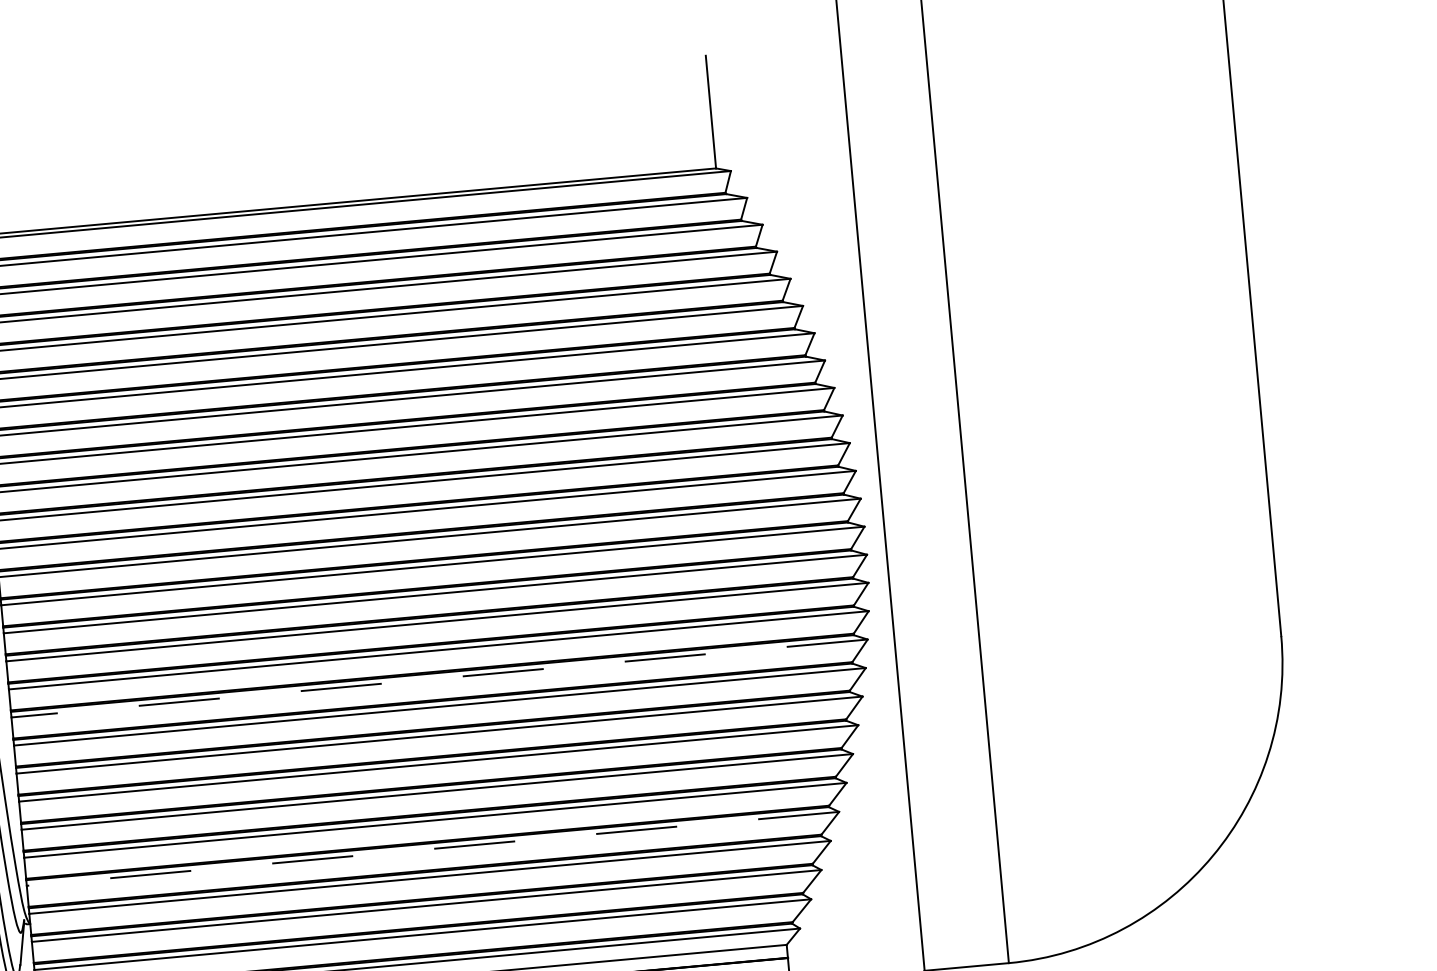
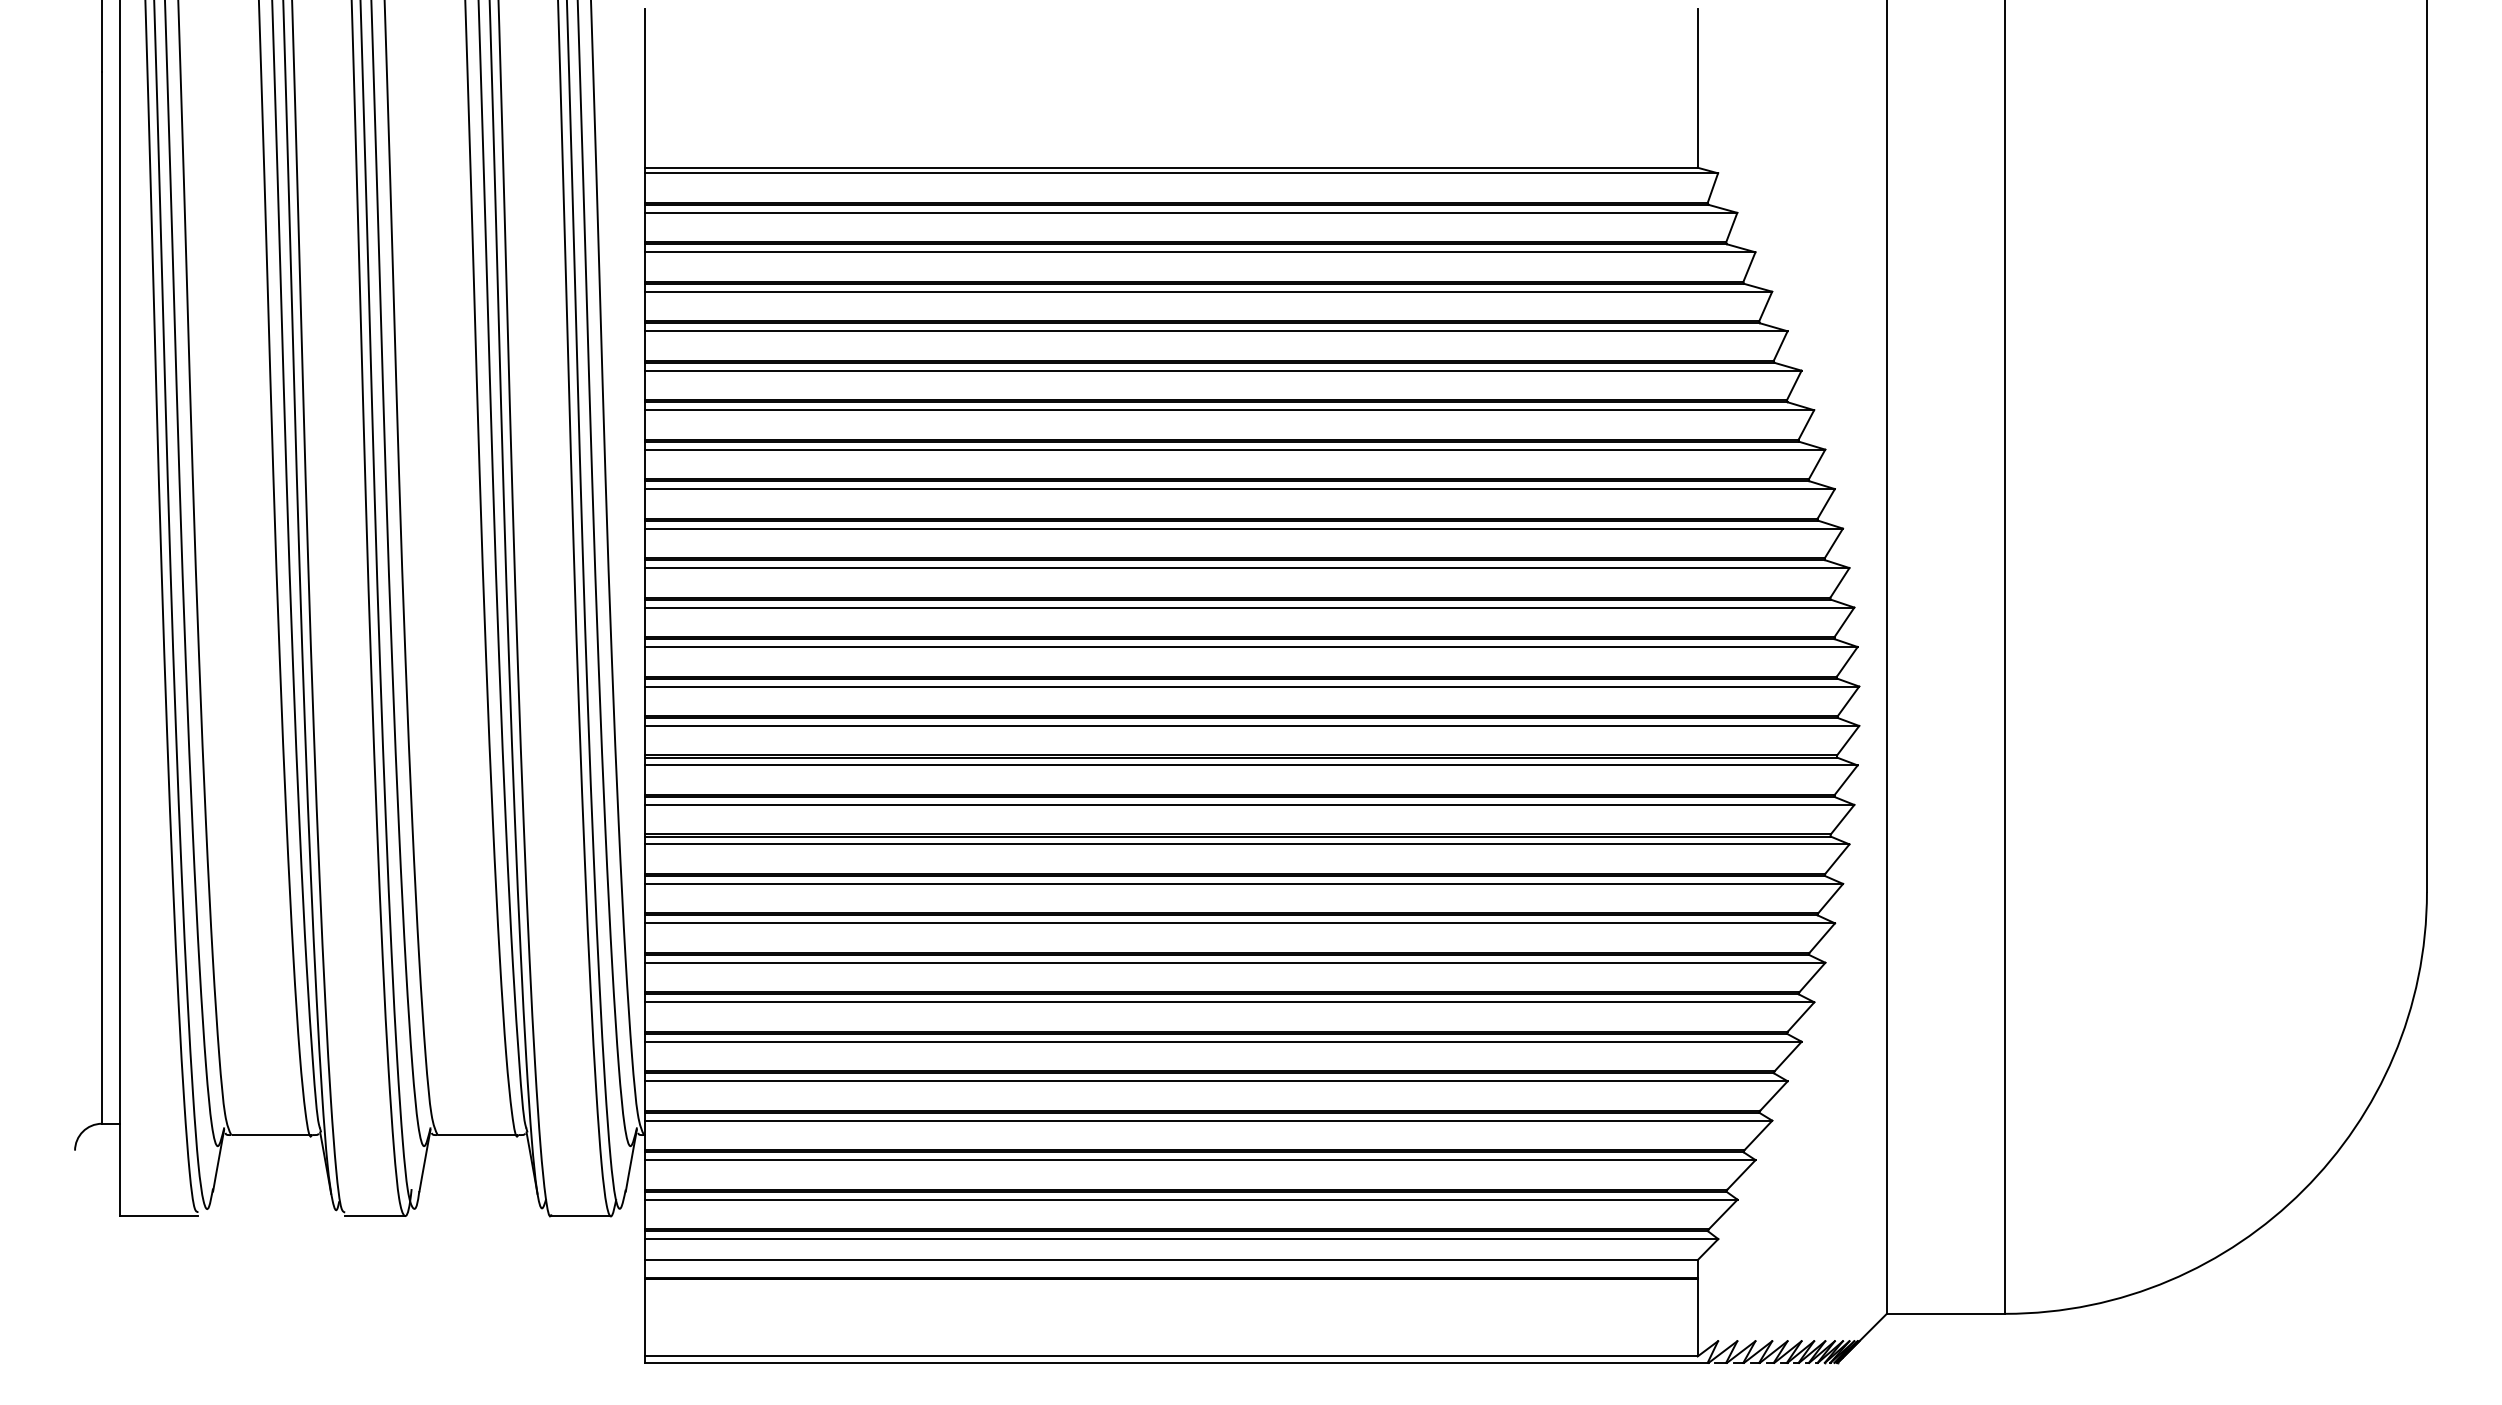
line: (439, 678) -> (1246, 844), dashed -> solid
line: (432, 849) -> (1215, 1081), dashed -> solid

